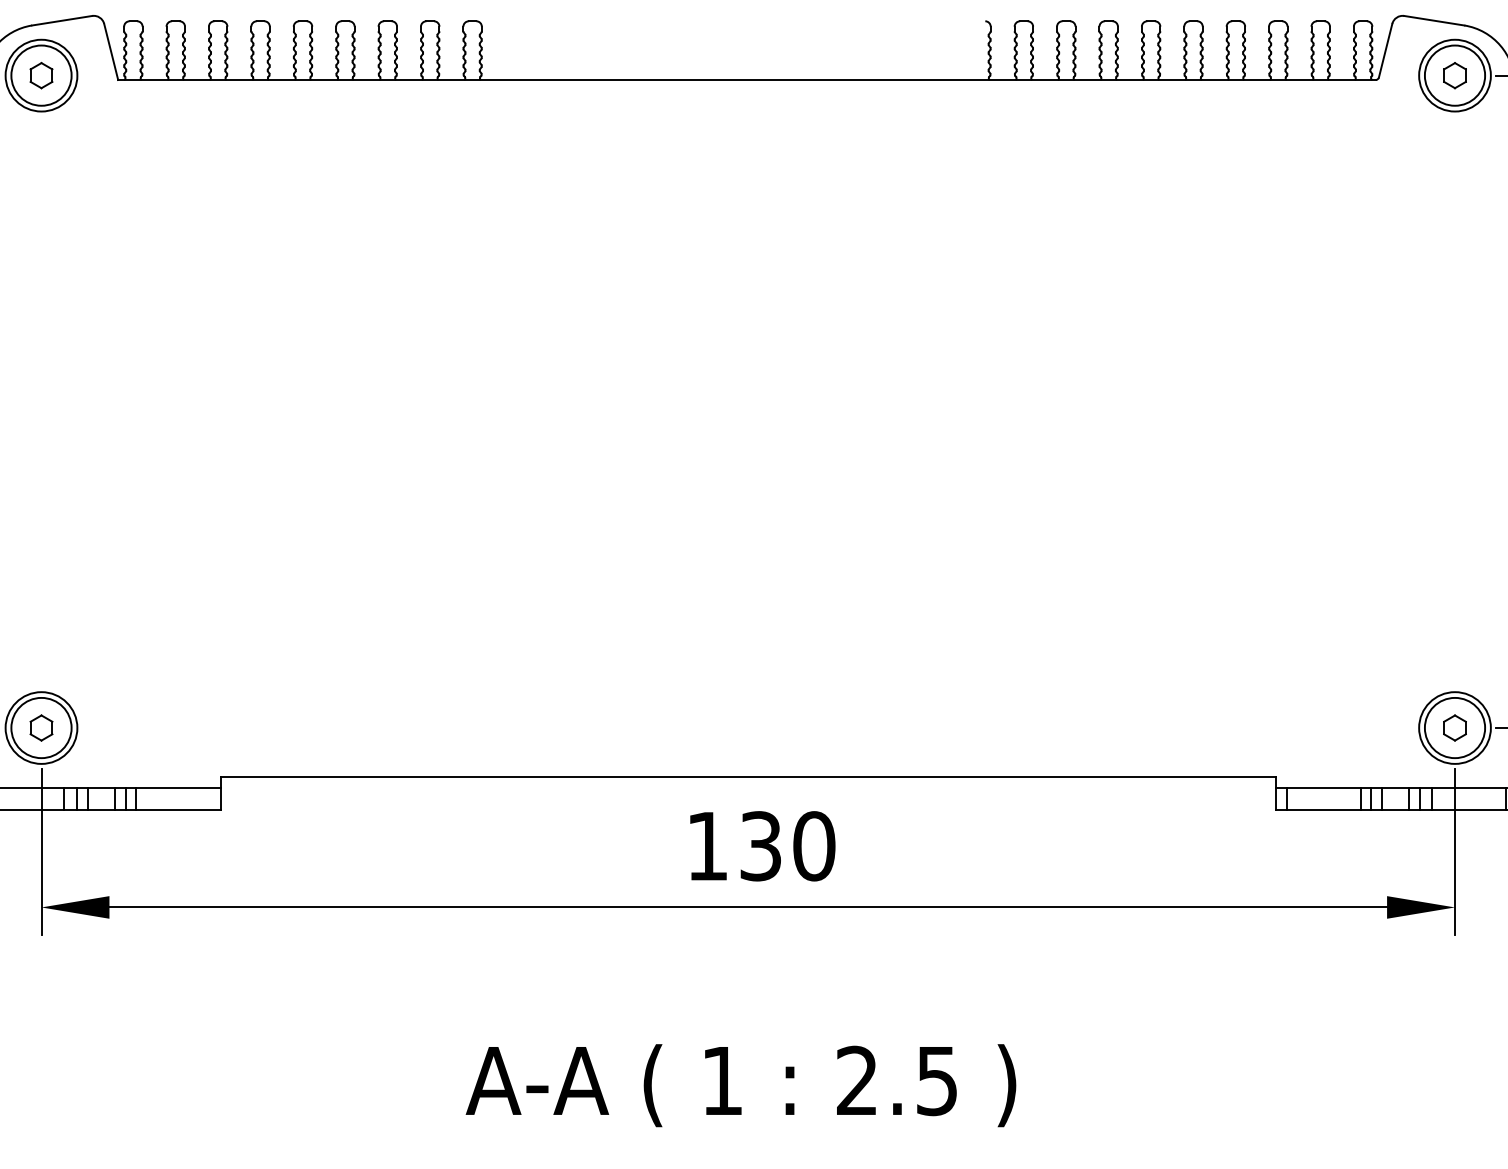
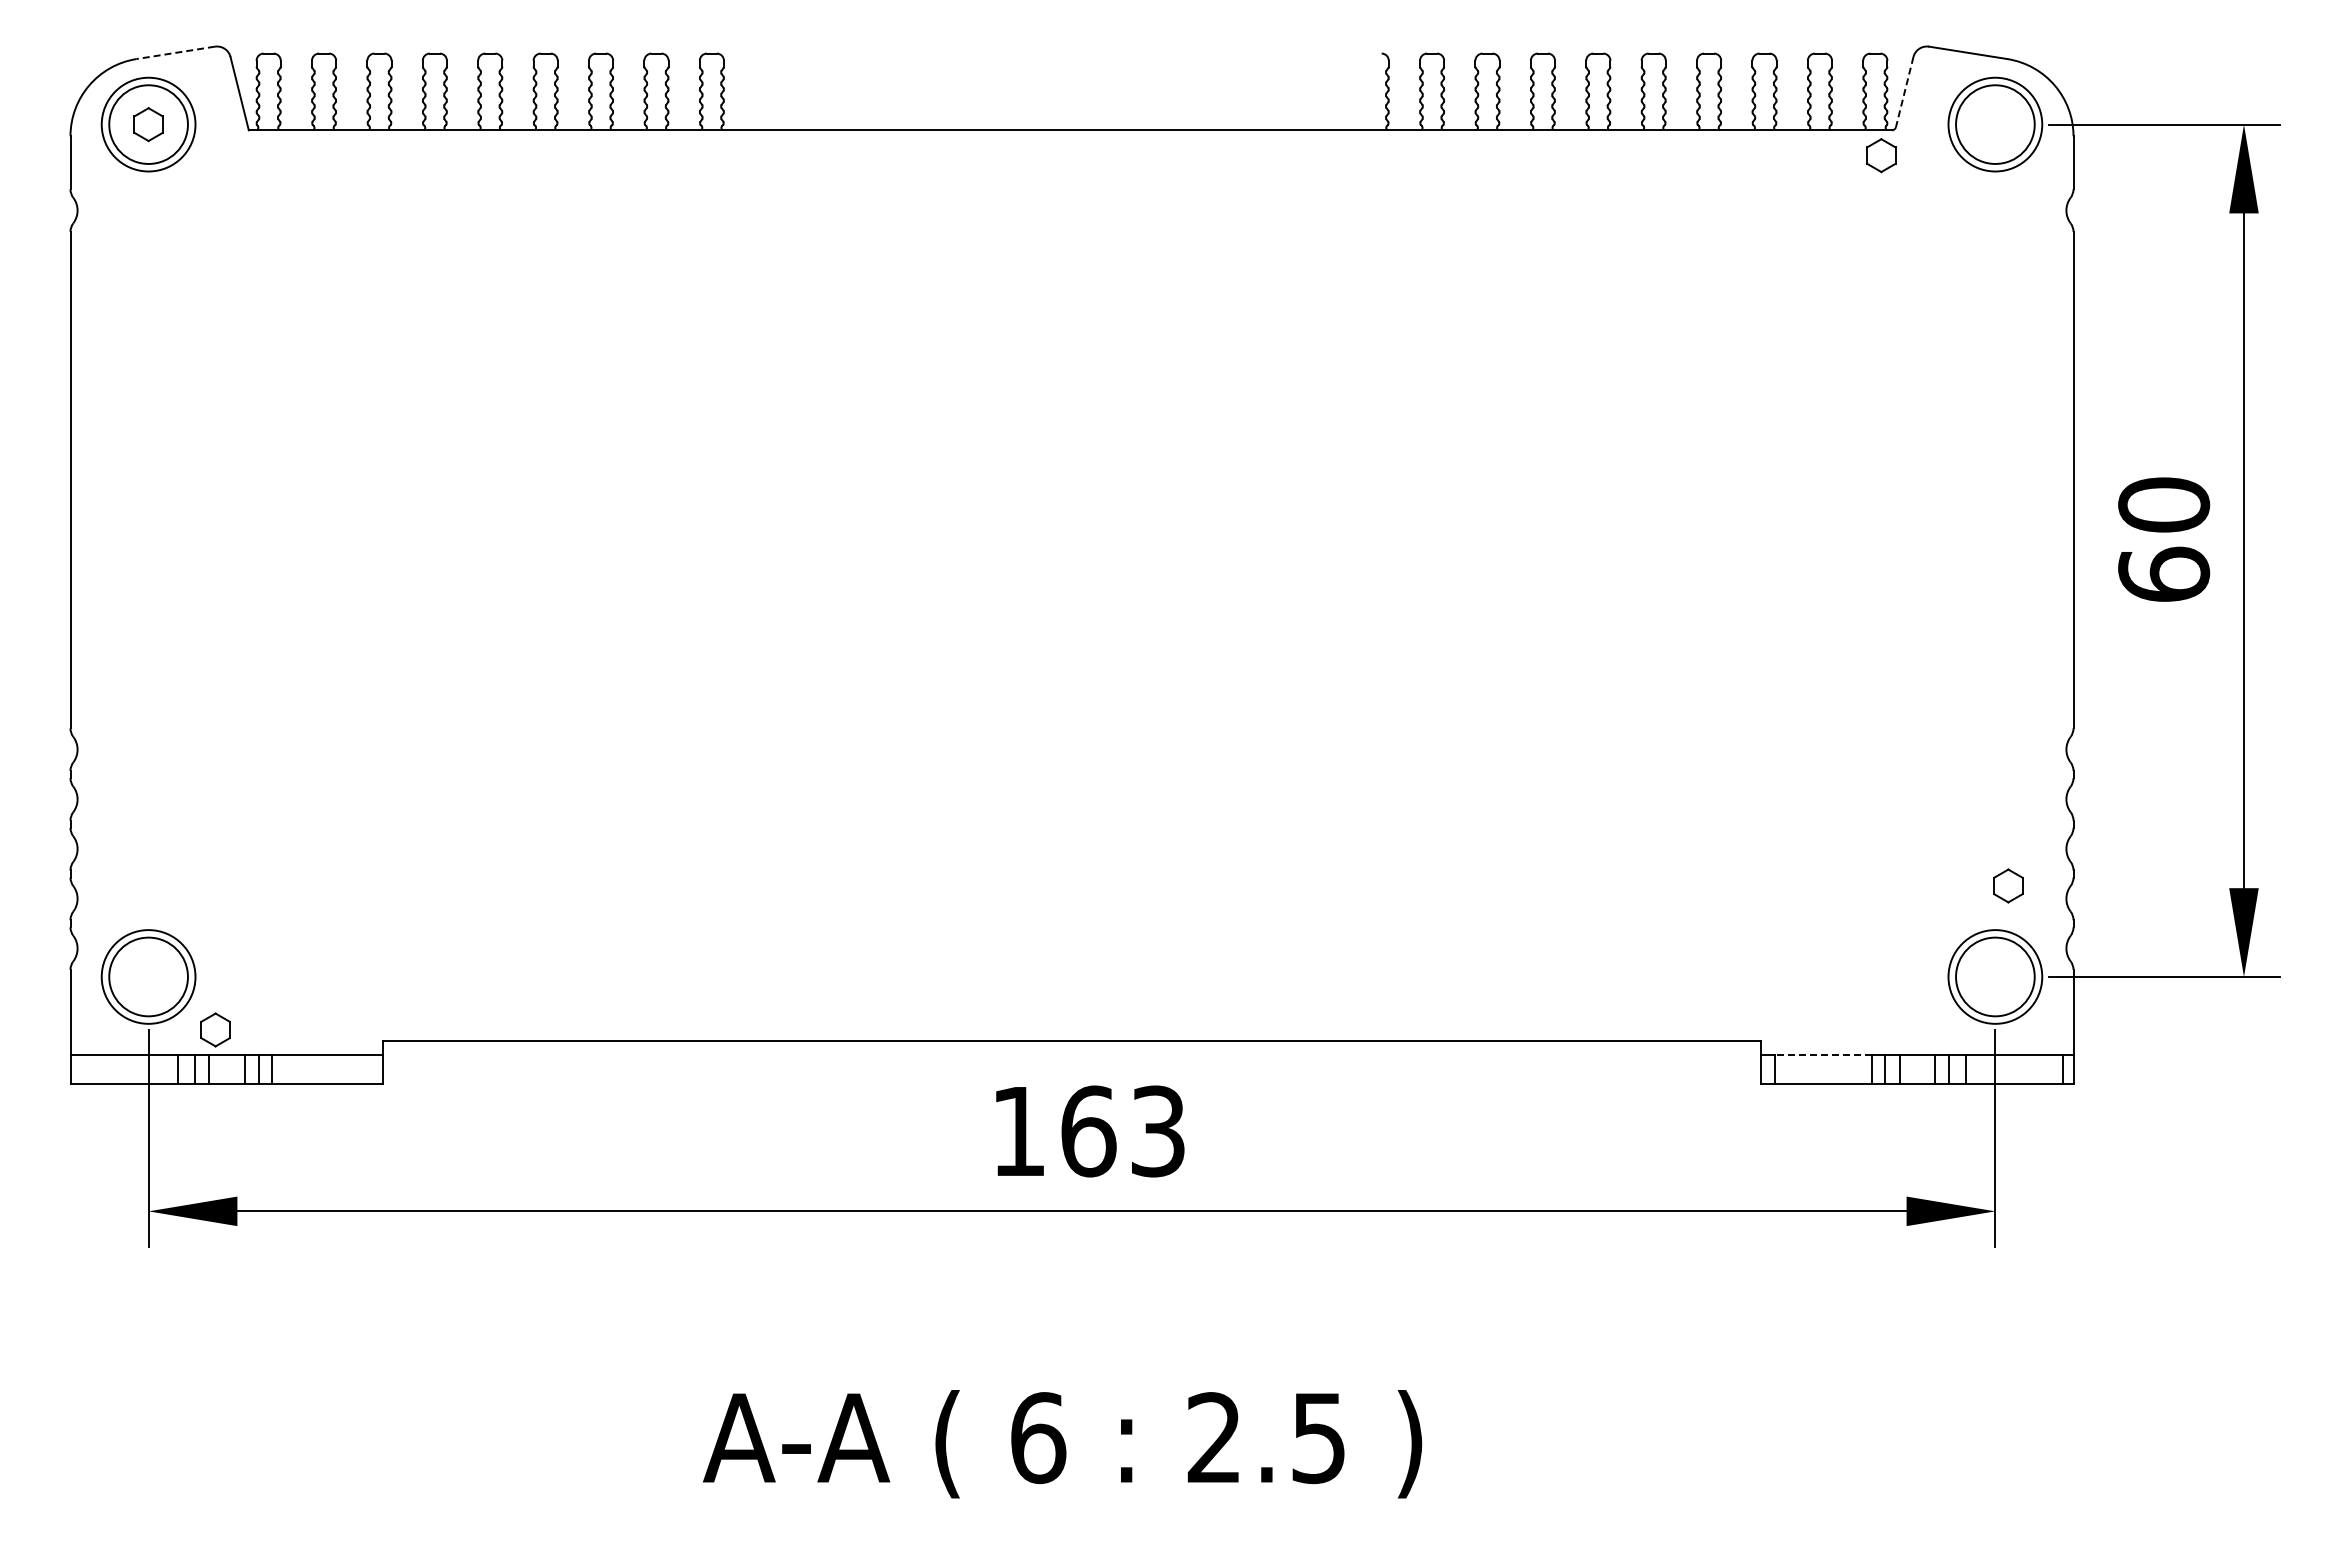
line: (62, 20) -> (175, 52), solid -> dashed
line: (1385, 51) -> (1904, 92), solid -> dashed
part: (1455, 75) -> (1881, 155), moved
part: (41, 727) -> (215, 1029), moved
part: (1455, 727) -> (2008, 885), moved
line: (1323, 788) -> (1823, 1055), solid -> dashed
text: (787, 846) -> (1123, 1131), 130 -> 163
text: (722, 1081) -> (1038, 1438), 1 -> 6

